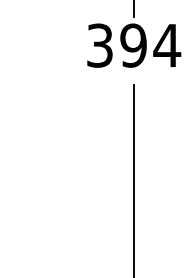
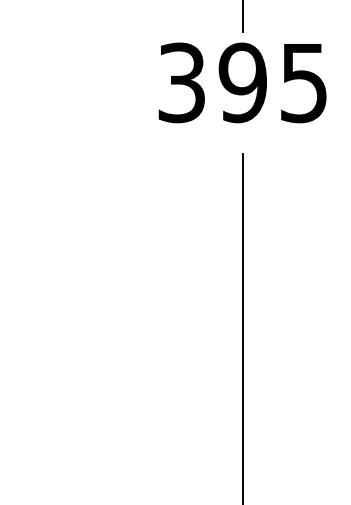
text: (167, 45) -> (304, 82), 394 -> 395

